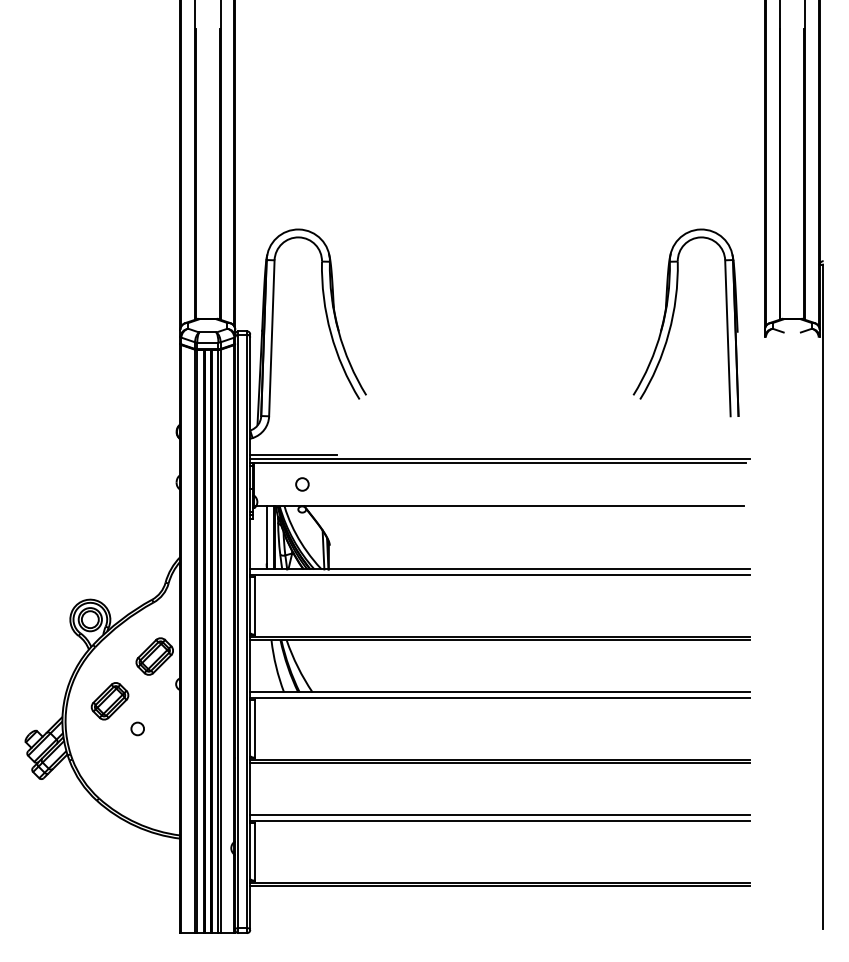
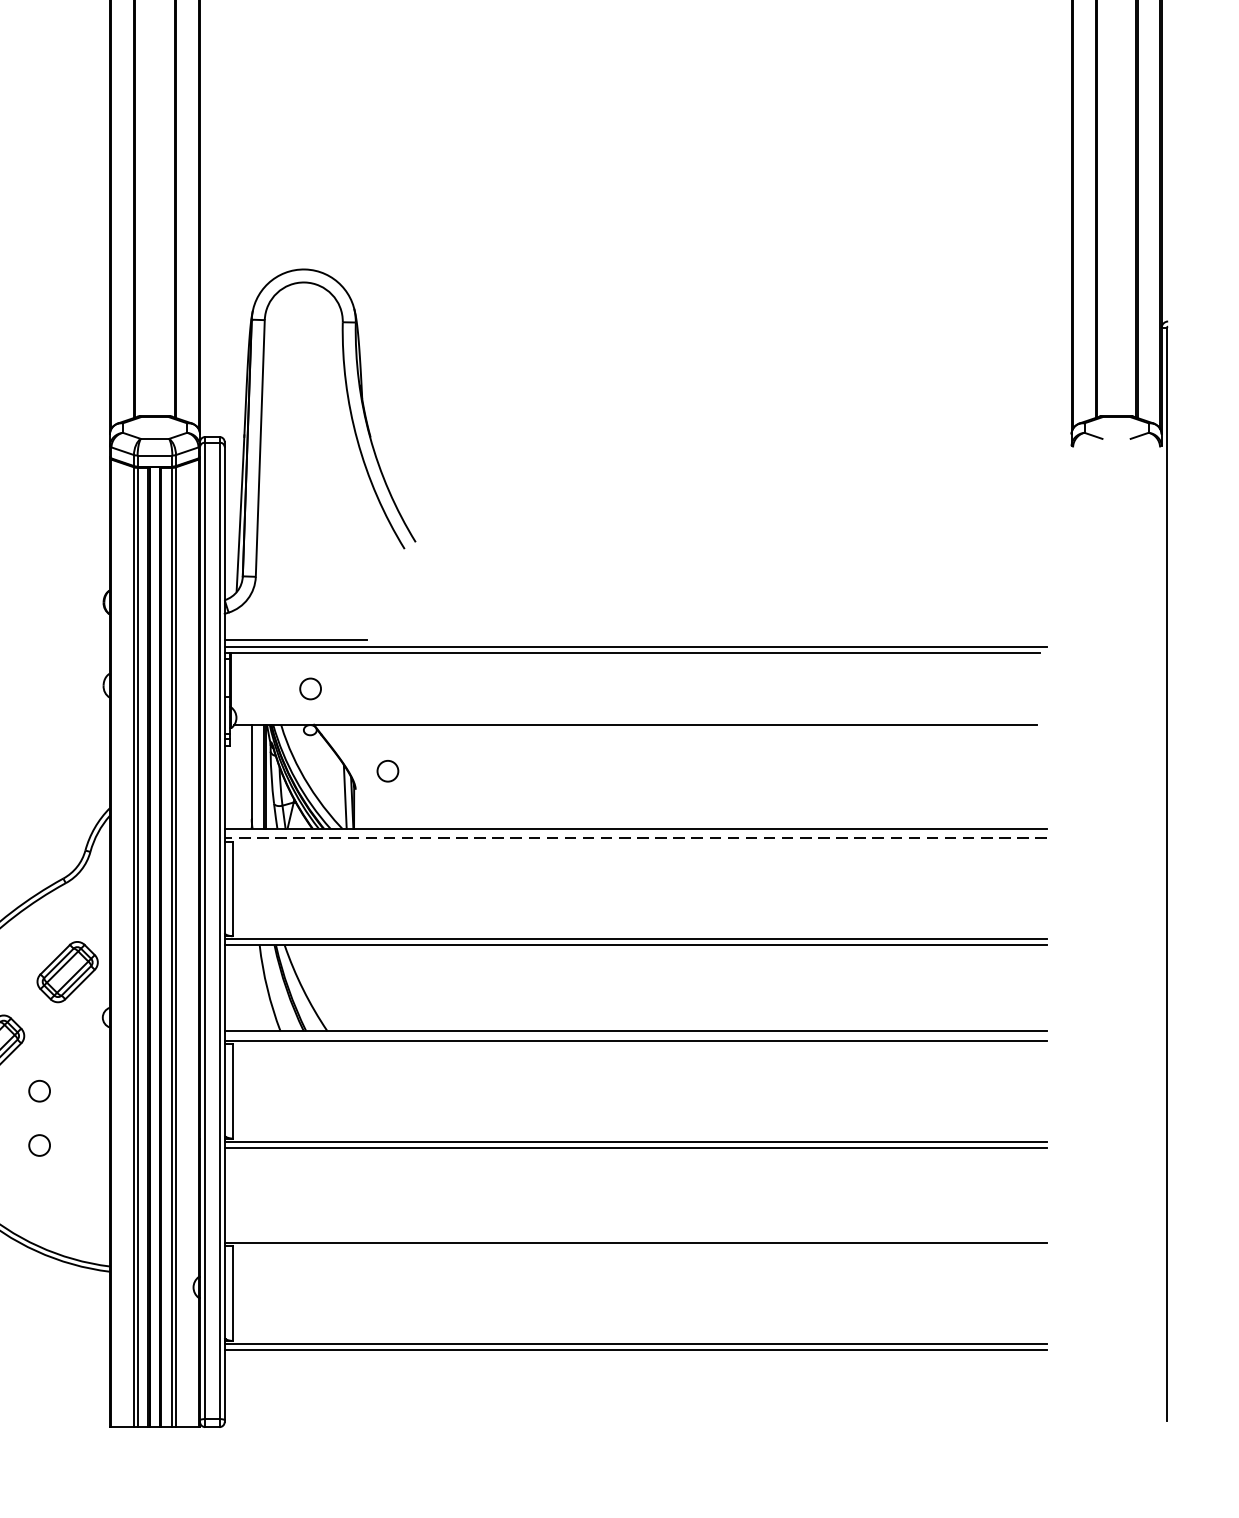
part: (673, 319) -> (921, 417), removed
circle: (349, 534) -> (388, 771), added
line: (500, 575) -> (636, 838), solid -> dashed
circle: (137, 761) -> (39, 1144), added
line: (499, 815) -> (634, 1233), removed

